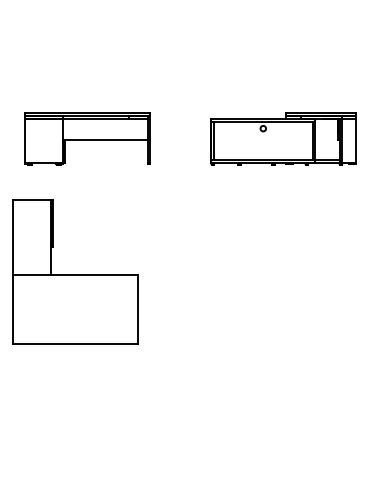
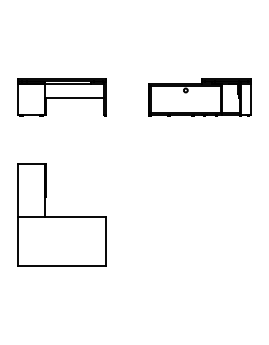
part: (75, 271) -> (61, 214), moved

